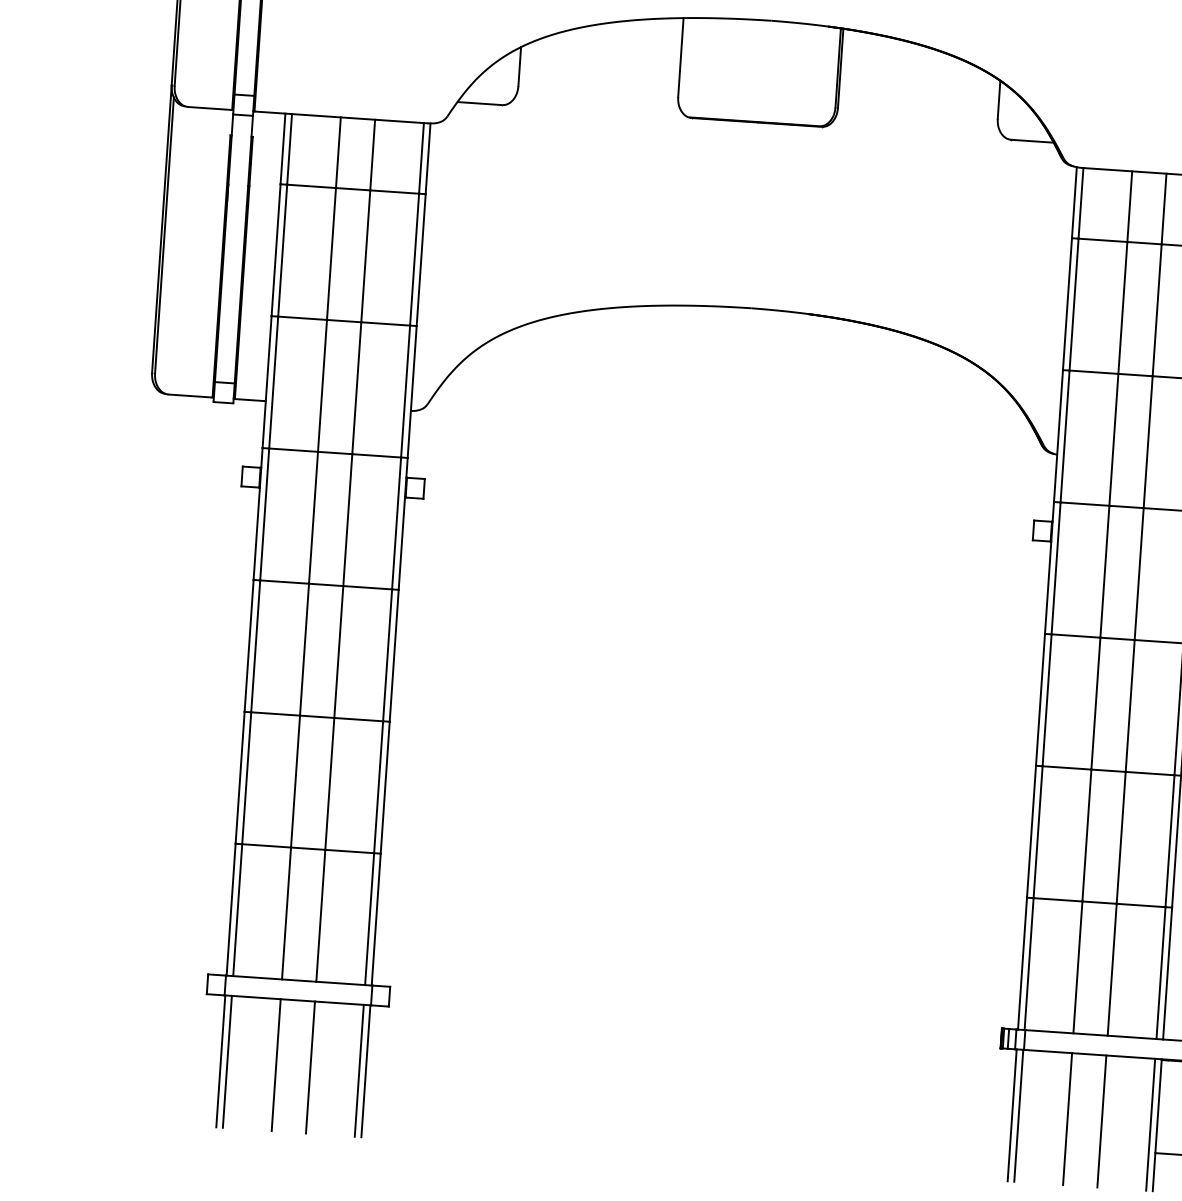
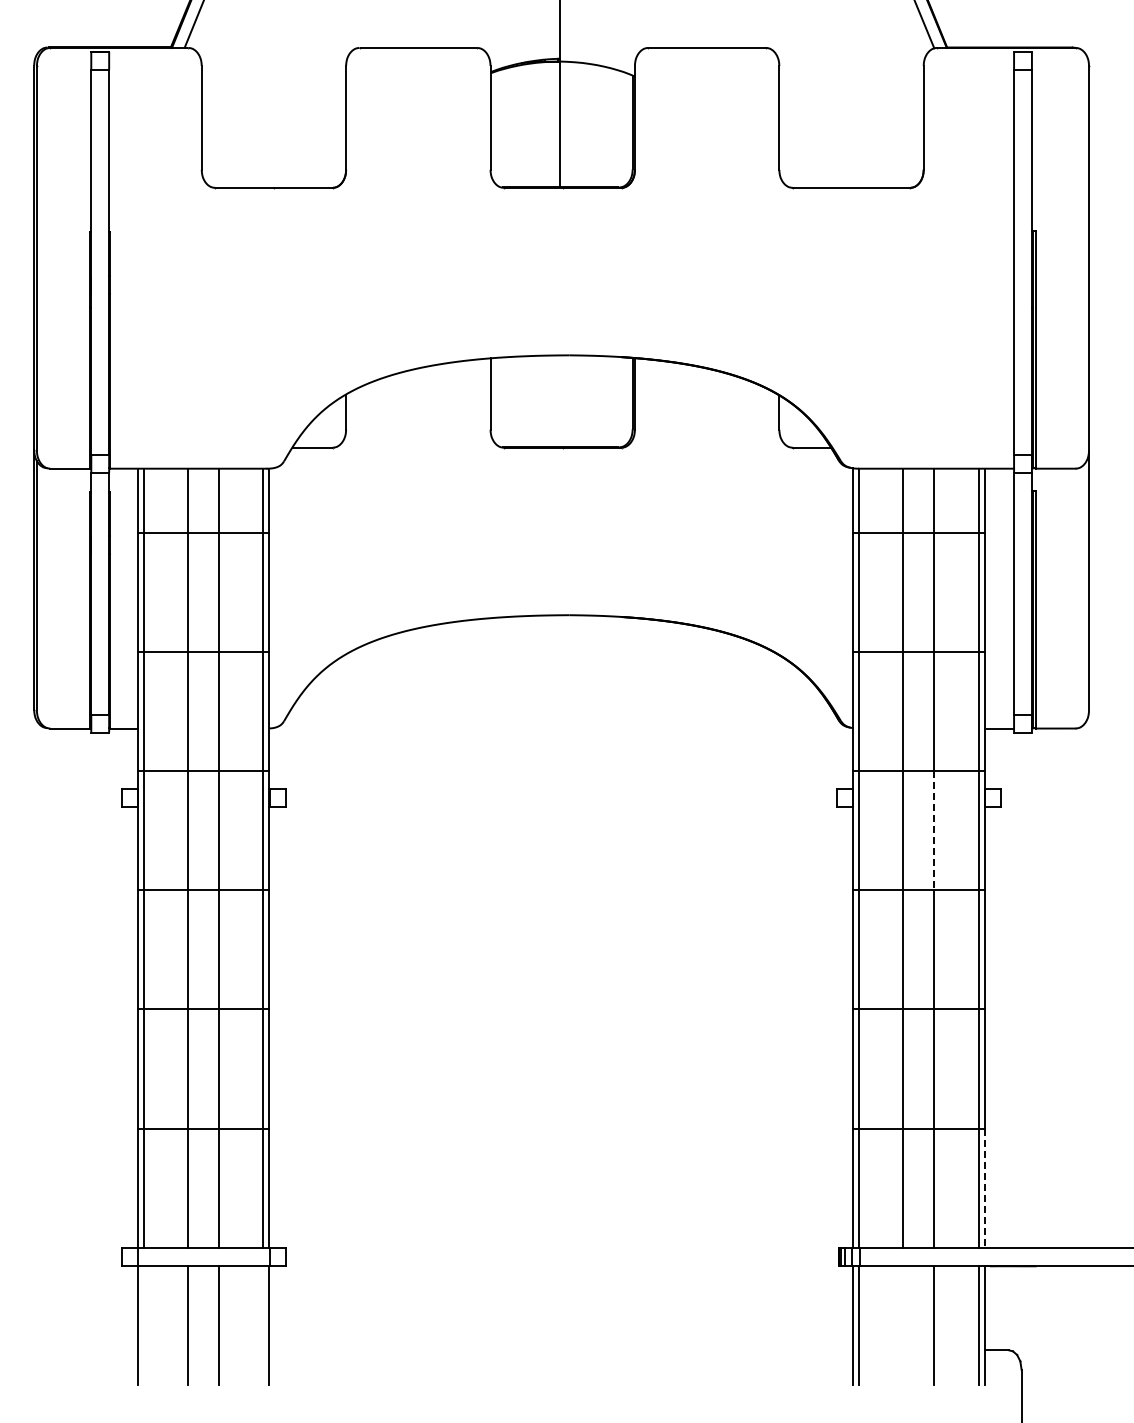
line: (1139, 574) -> (934, 830), solid -> dashed
line: (1167, 973) -> (984, 1188), solid -> dashed
line: (227, 1061) -> (144, 1324), removed
line: (359, 1070) -> (263, 1324), removed
line: (1067, 1118) -> (903, 1324), removed

